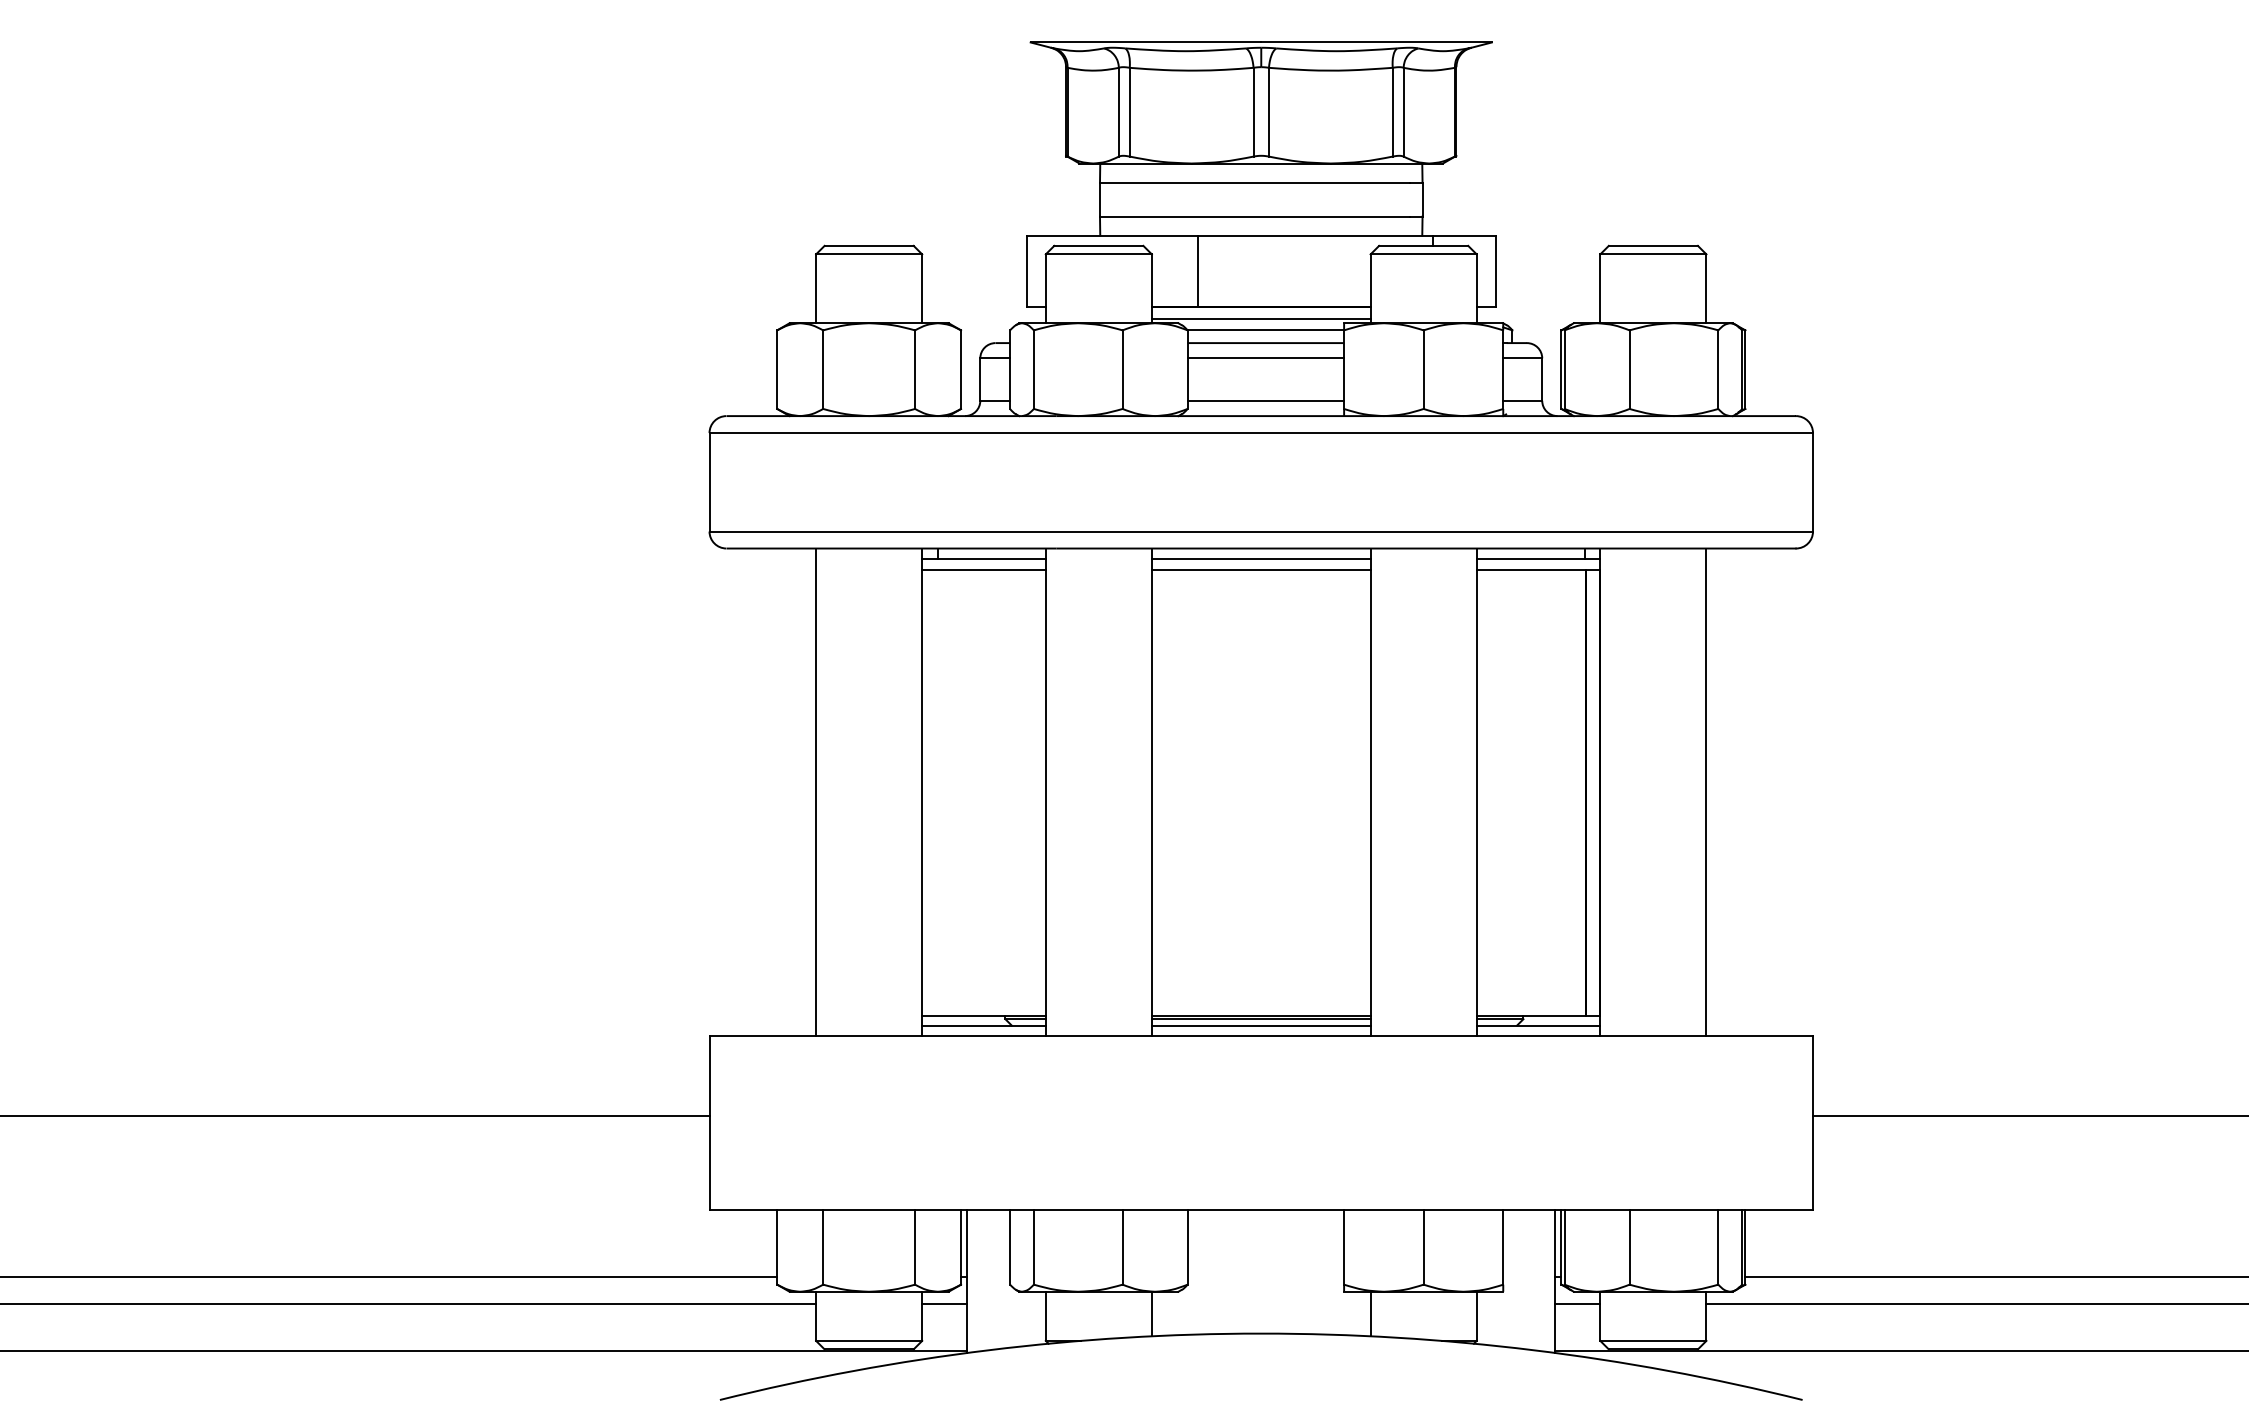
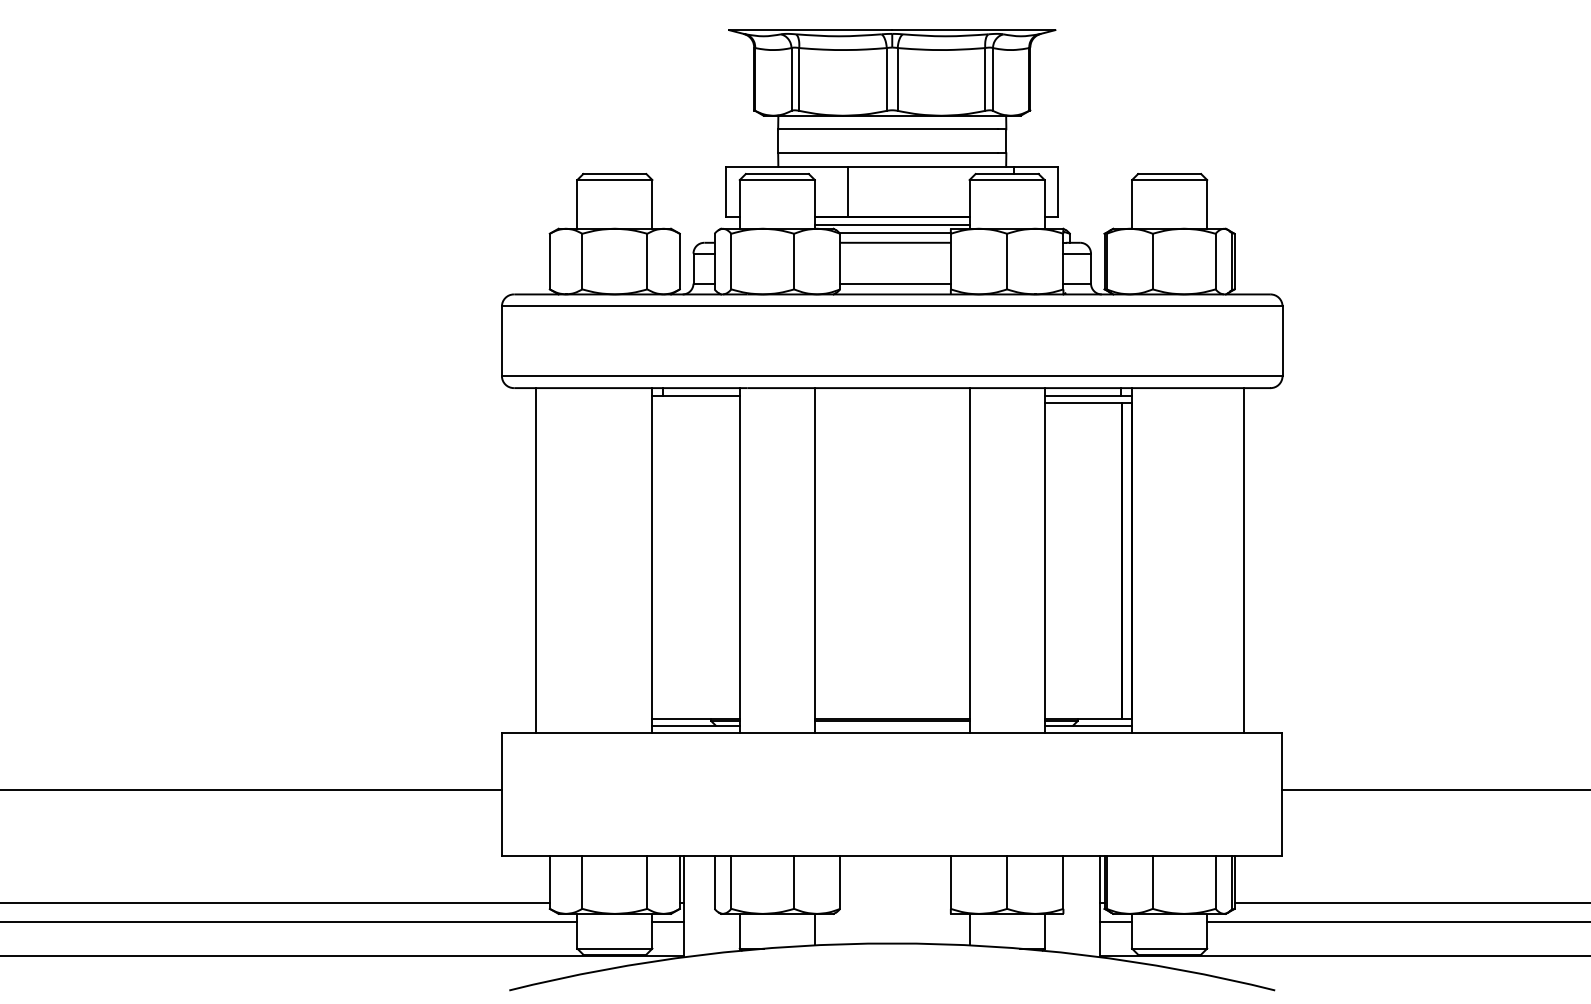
line: (1265, 358) -> (895, 253), removed
line: (1260, 558) -> (891, 395), removed
line: (983, 570) -> (695, 403), removed
line: (1260, 570) -> (891, 403), removed
line: (816, 792) -> (536, 560), moved
line: (1706, 792) -> (1244, 560), moved
line: (1260, 1025) -> (891, 725), removed

